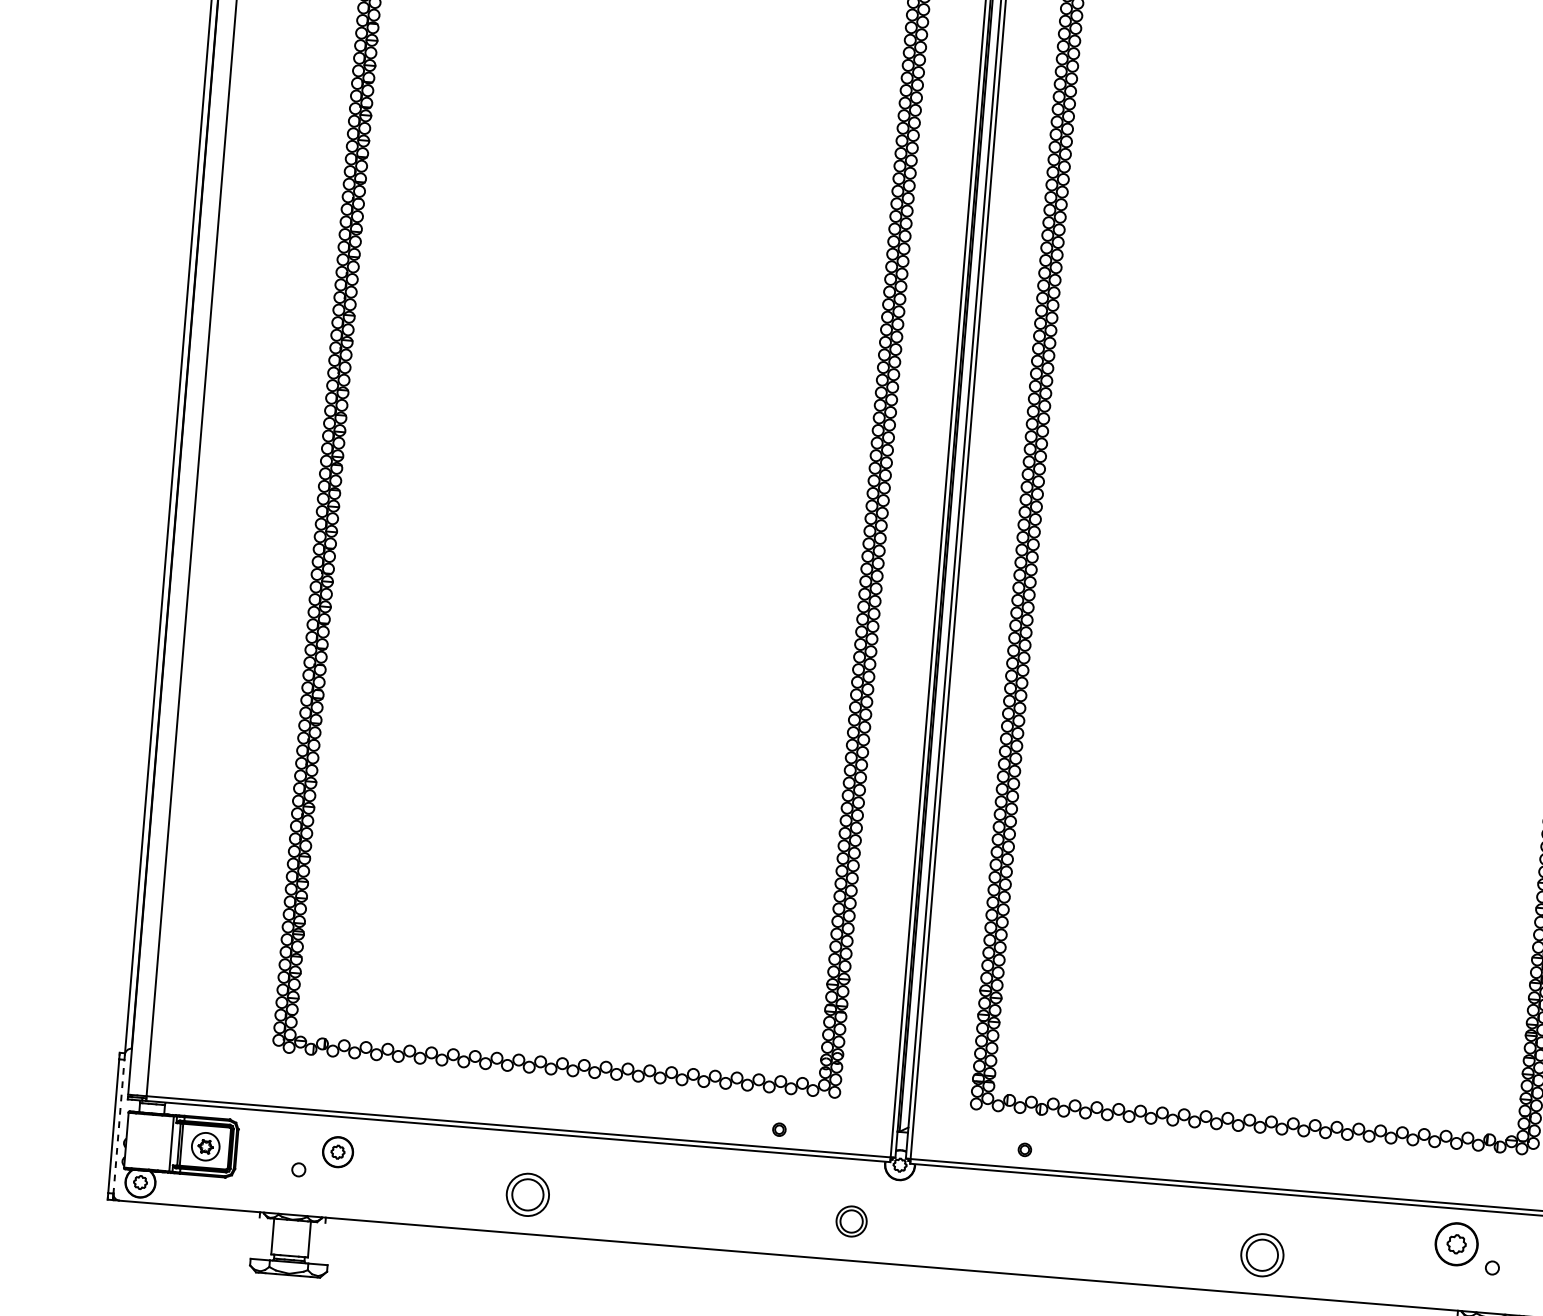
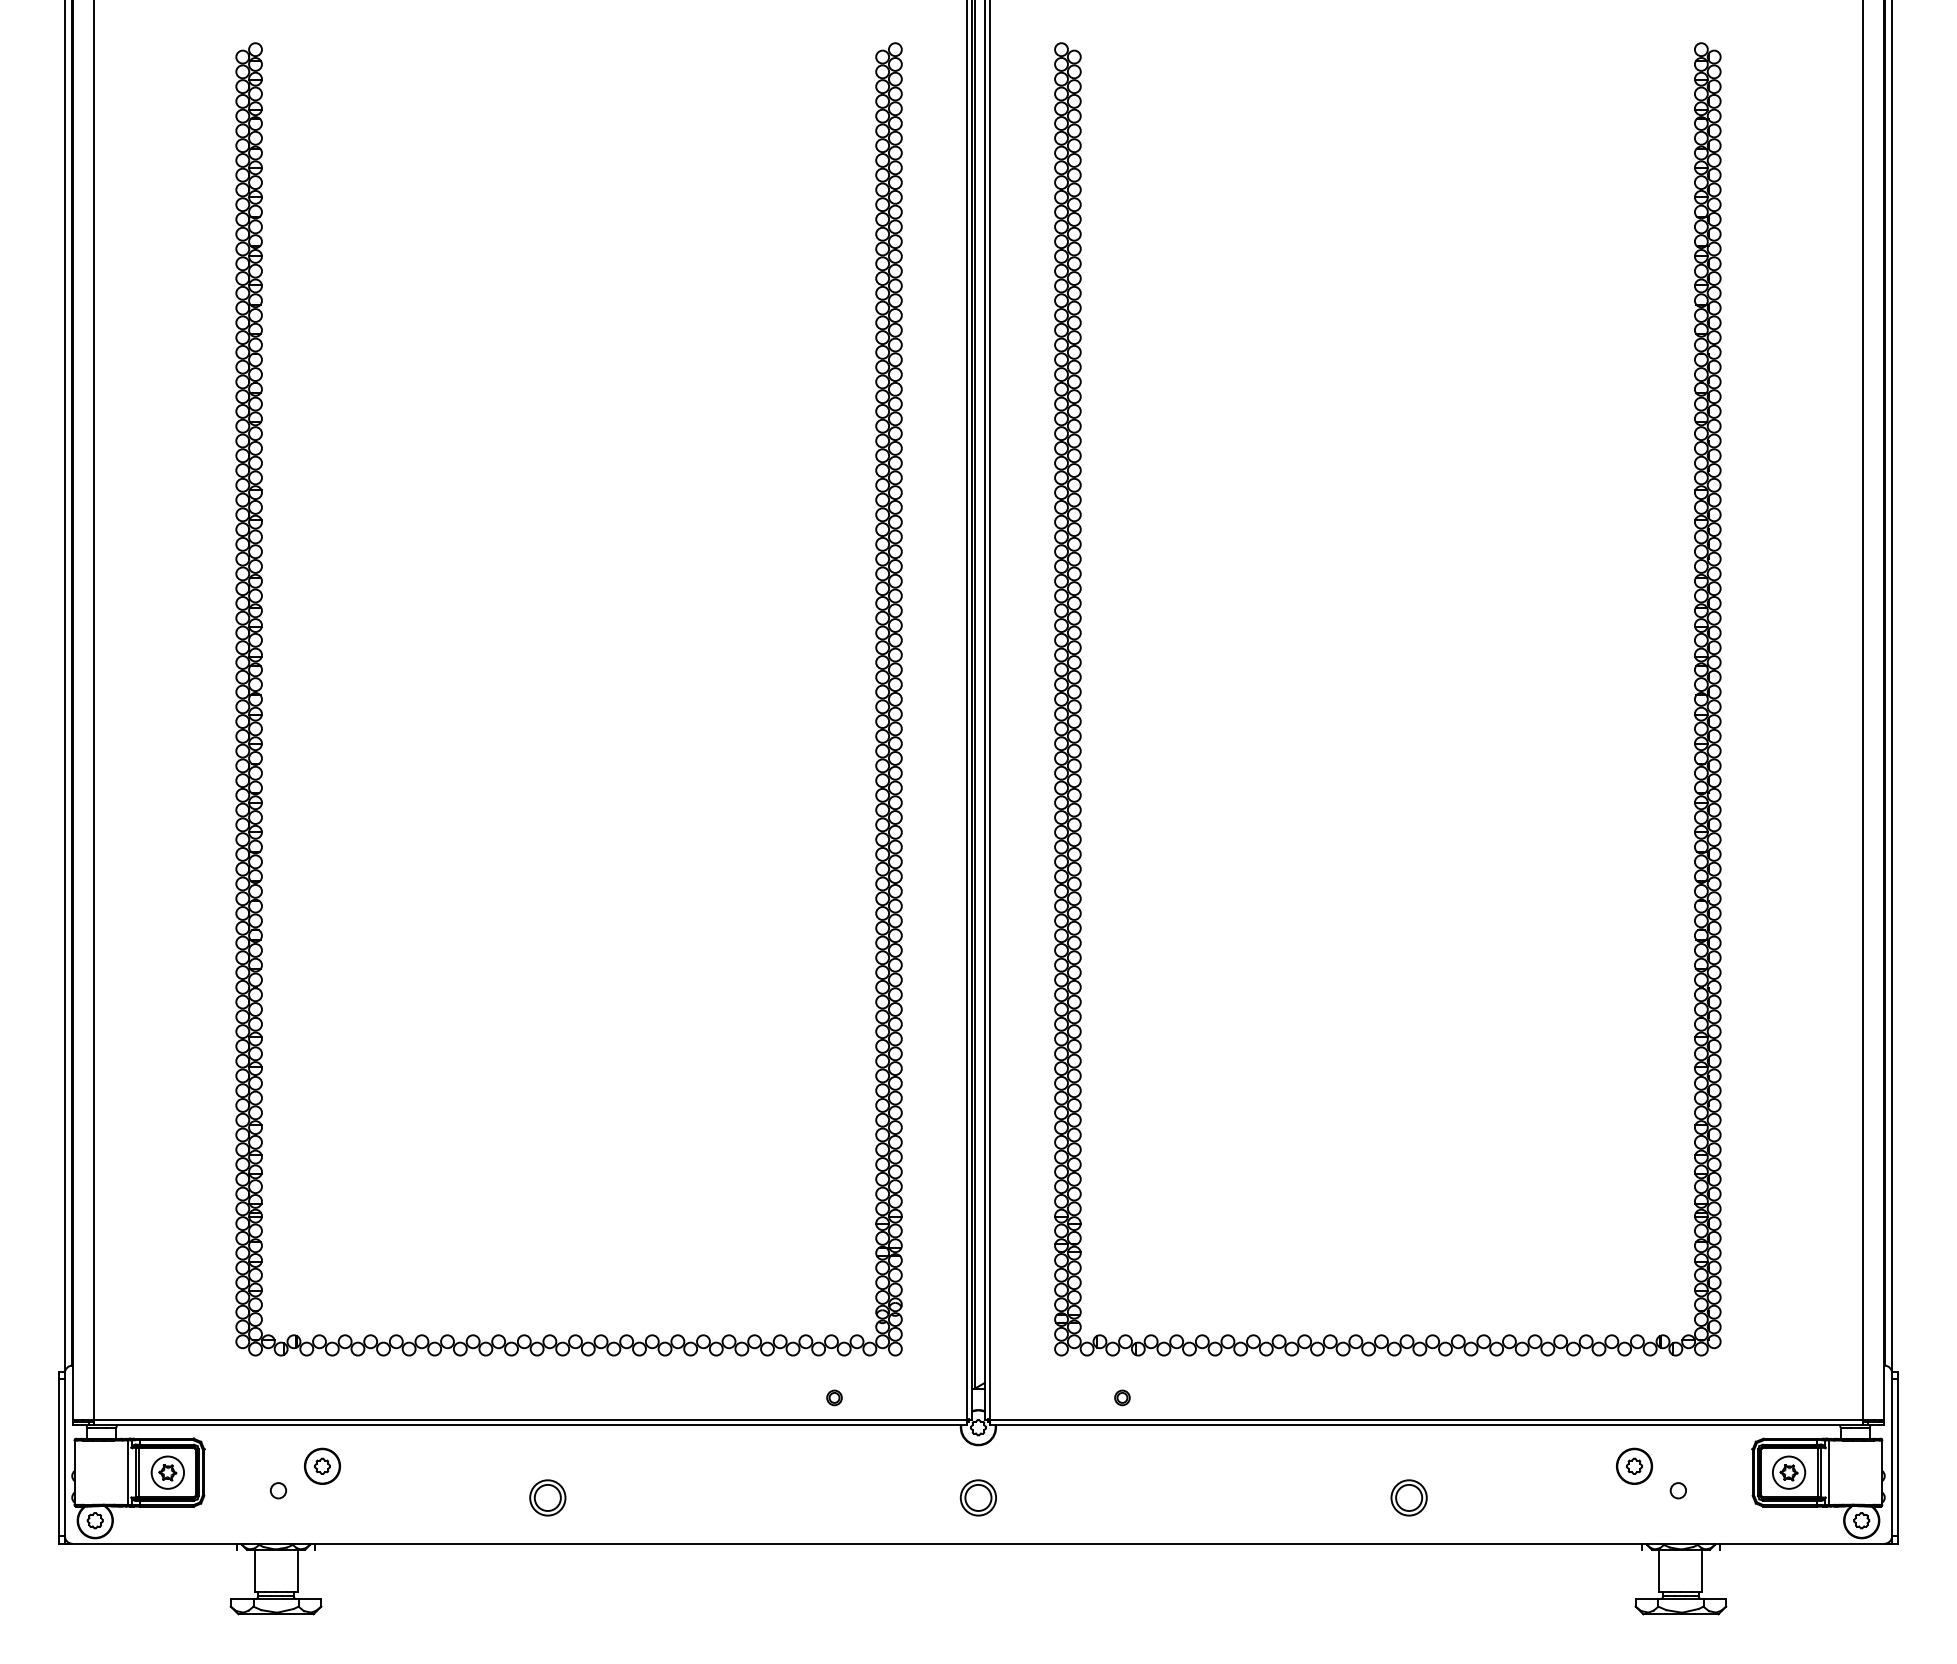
line: (118, 1124) -> (64, 1455), dashed -> solid
part: (527, 1194) -> (547, 1497), size x0.71
part: (850, 1221) -> (977, 1497), moved
part: (1456, 1243) -> (1634, 1465), size x0.71
part: (1261, 1254) -> (1408, 1497), size x0.71

